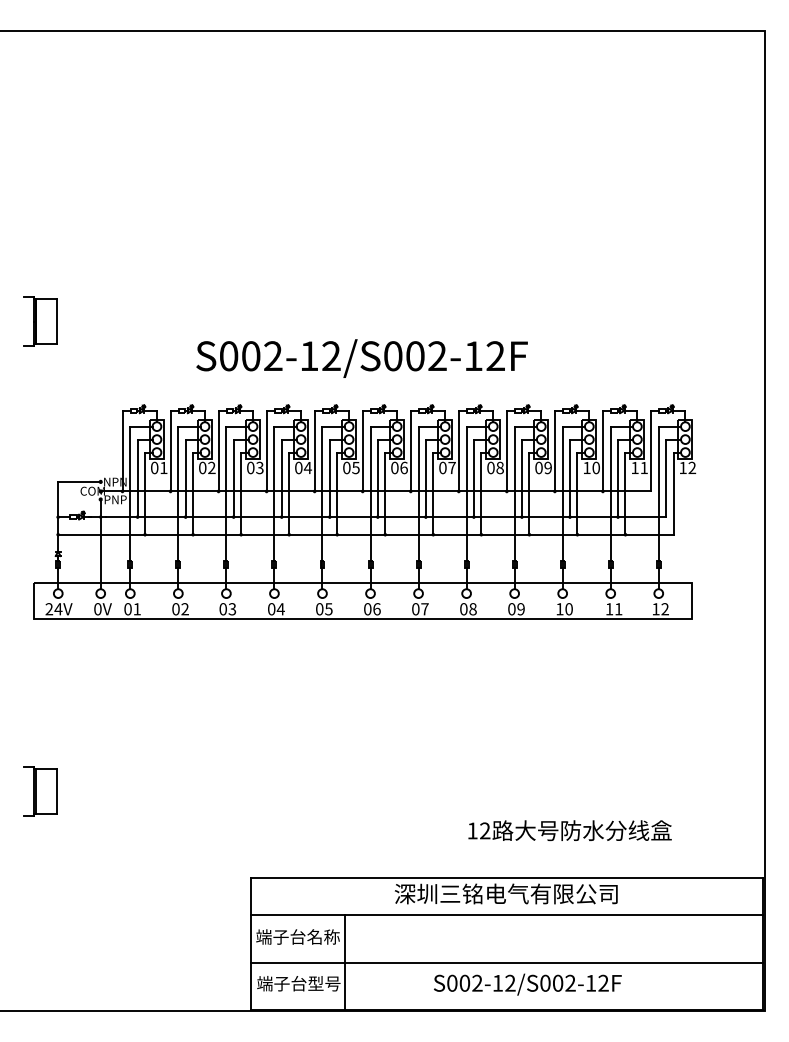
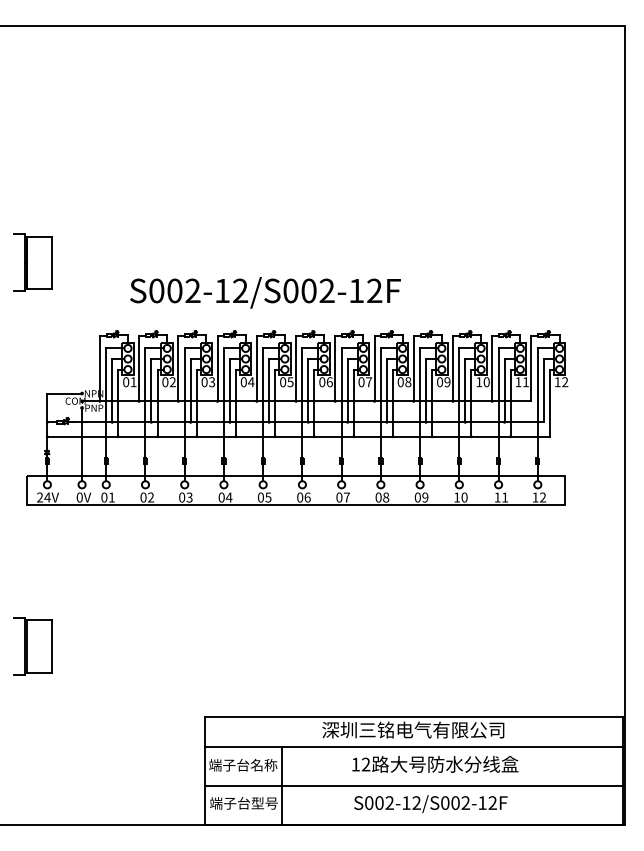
part: (40, 321) -> (32, 262), size x1.43
text: (362, 358) -> (265, 292), moved
part: (40, 791) -> (32, 646), size x1.43
text: (570, 829) -> (435, 763), moved

